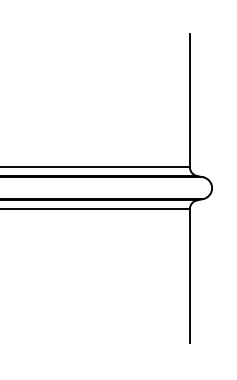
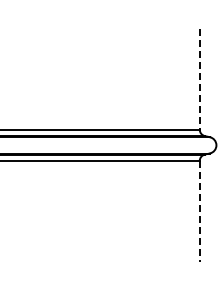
line: (189, 100) -> (199, 79), solid -> dashed
line: (189, 276) -> (199, 211), solid -> dashed

